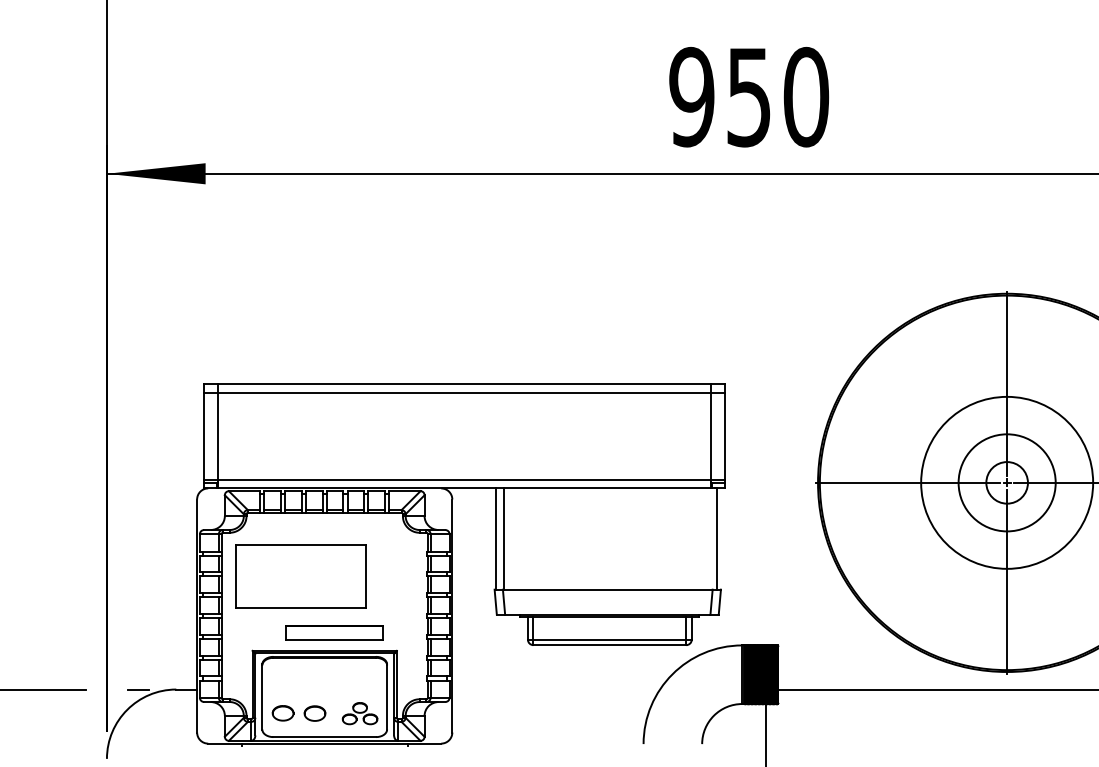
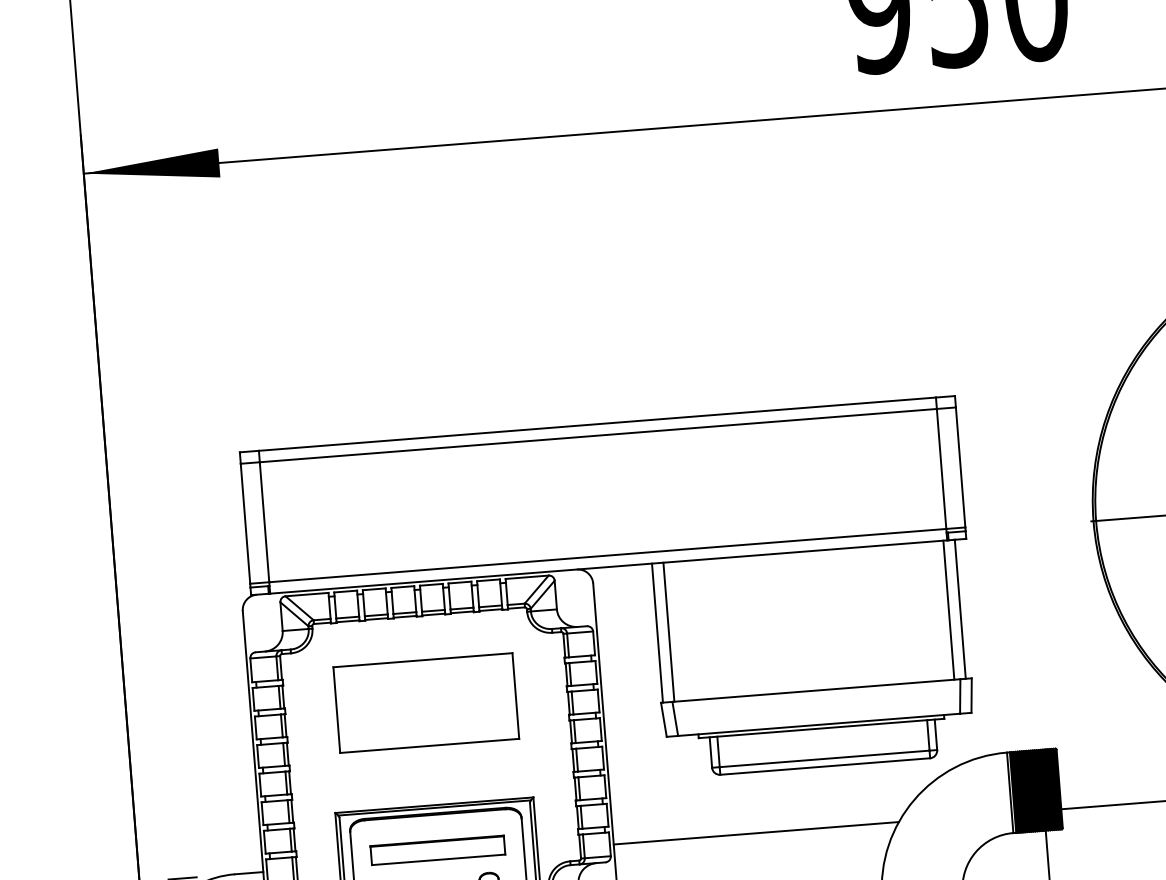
line: (708, 538) -> (949, 609), added
part: (300, 576) -> (426, 703), moved
part: (334, 632) -> (437, 850), moved
line: (556, 689) -> (756, 833), added

